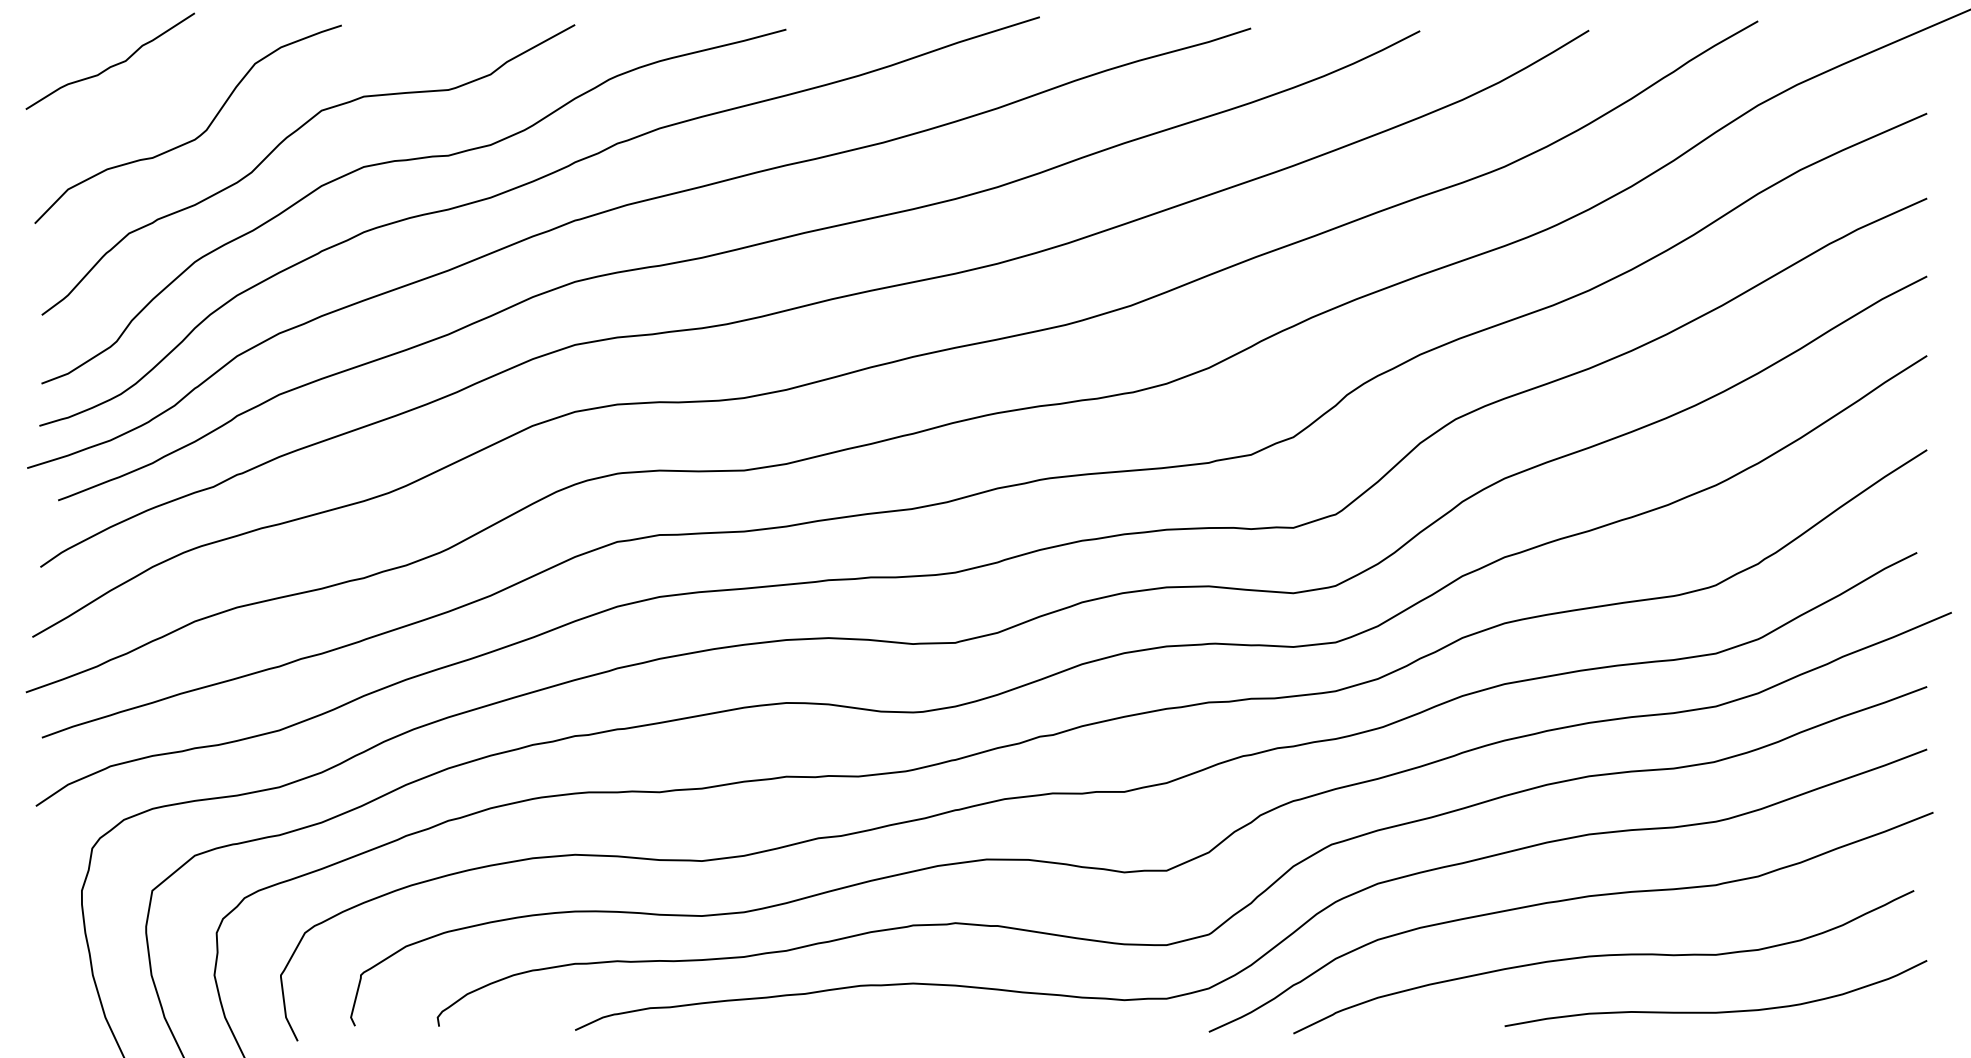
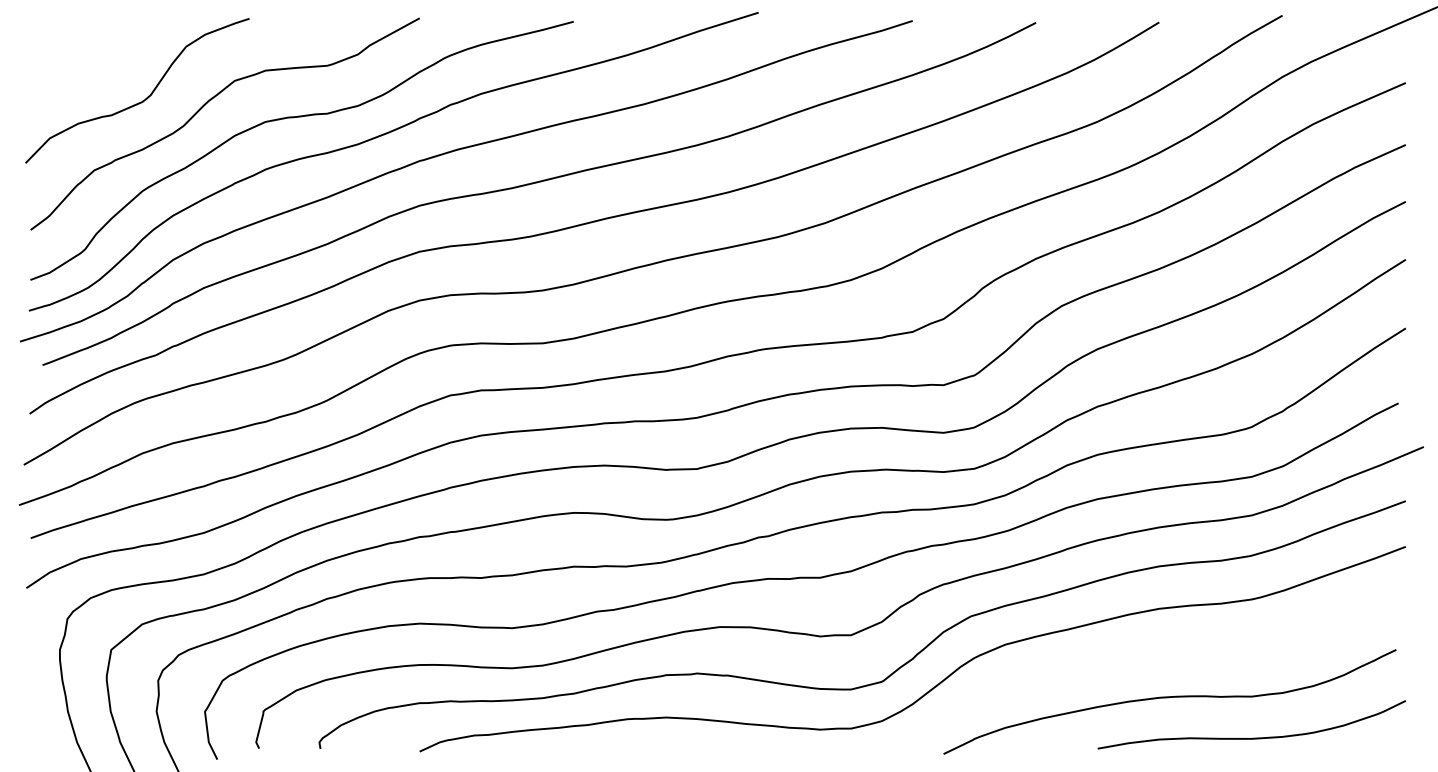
curve: (111, 65) -> (81, 47), removed
curve: (1564, 901) -> (1141, 657), removed

